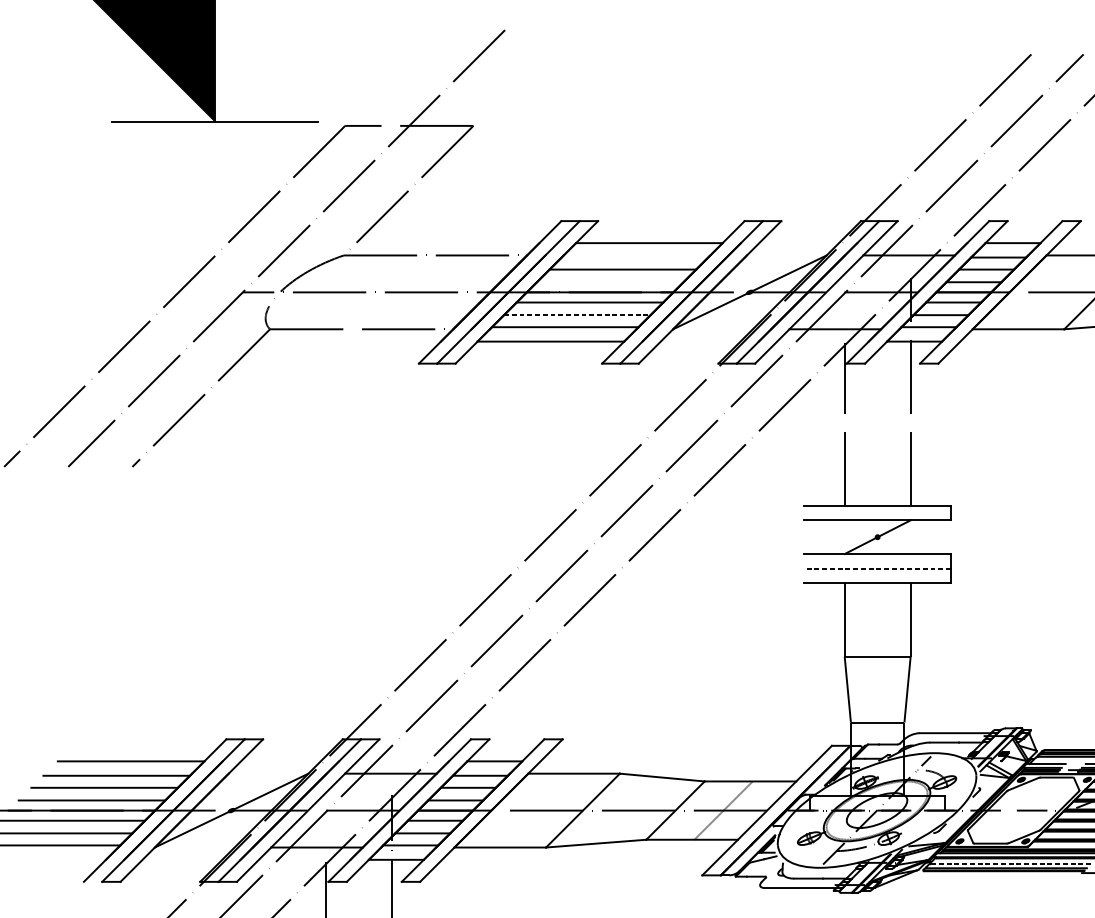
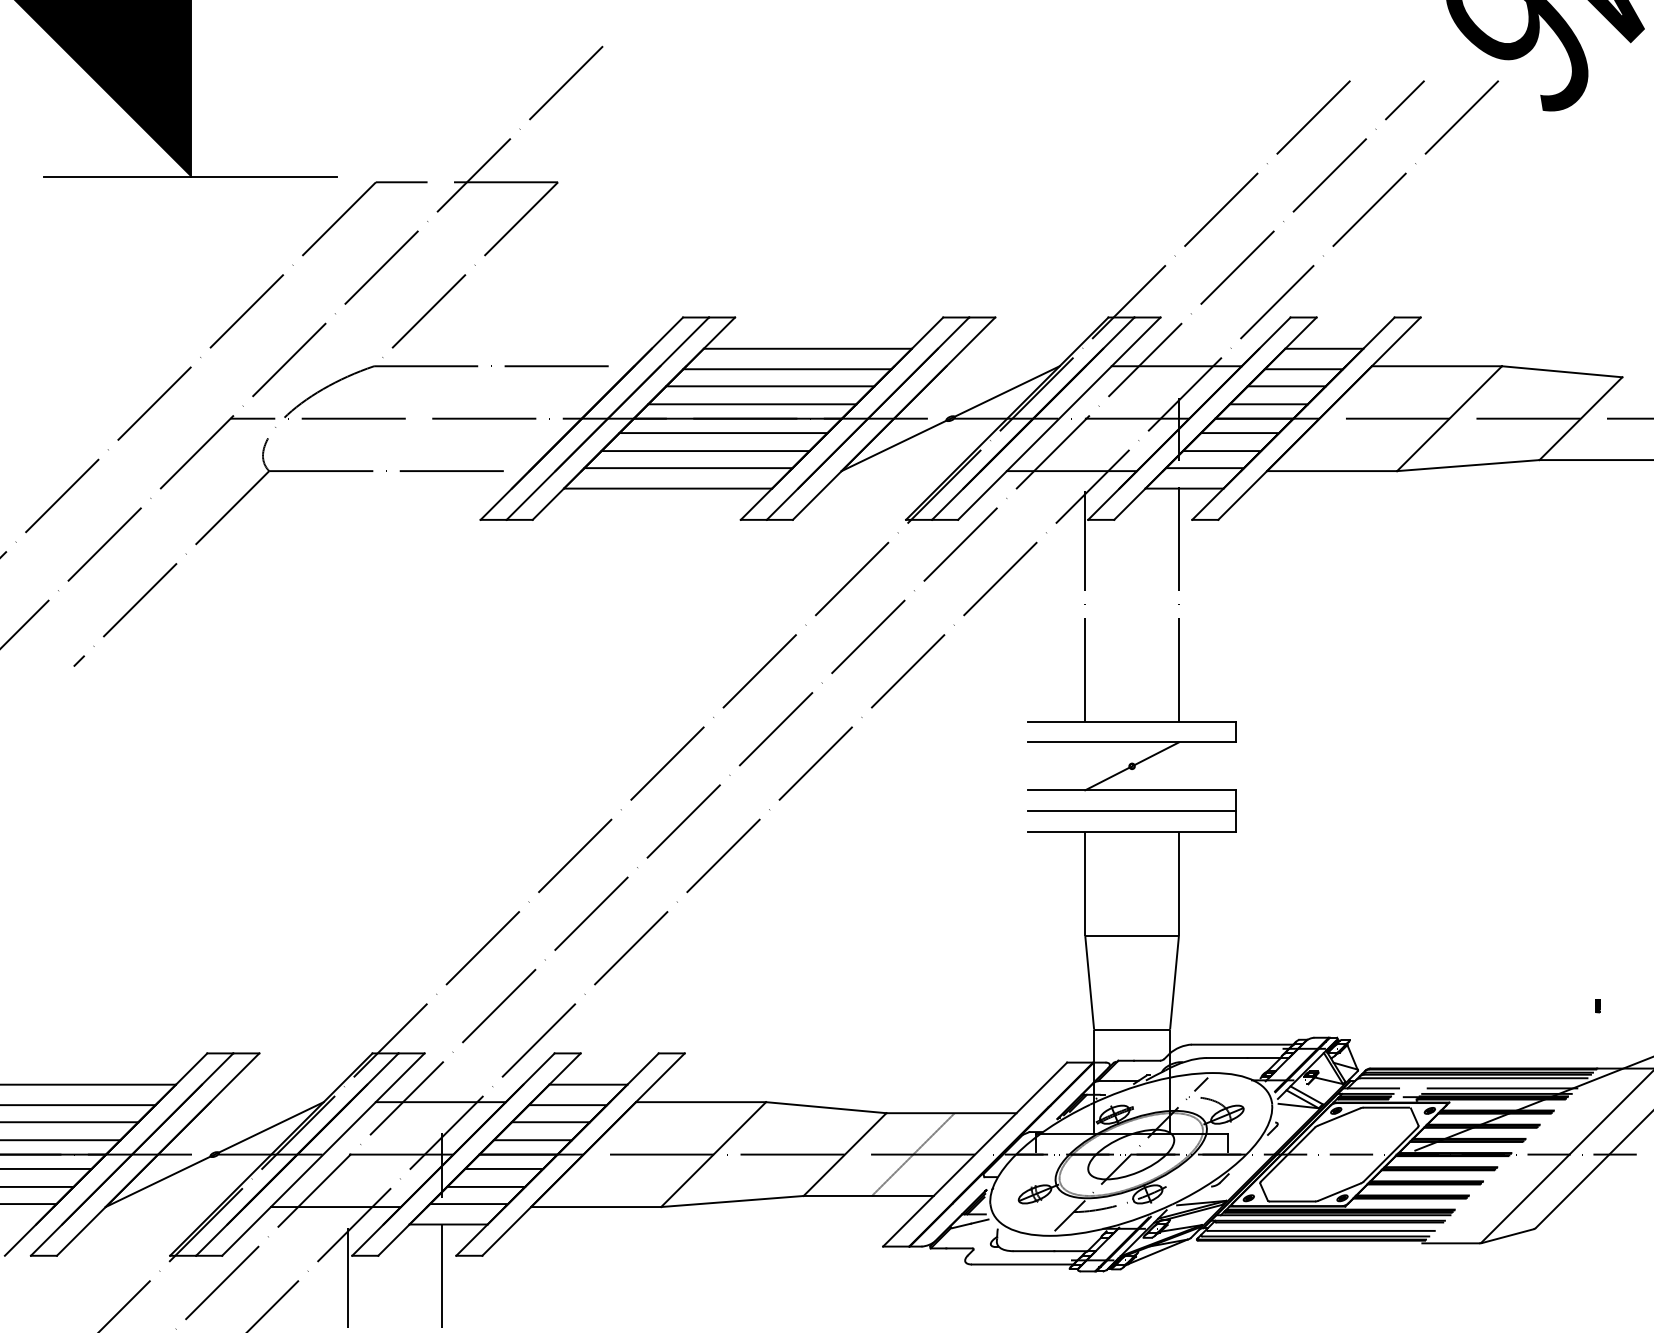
line: (635, 257) -> (787, 369), added
line: (610, 282) -> (752, 404), added
line: (577, 315) -> (706, 451), dashed -> solid
line: (877, 568) -> (1131, 811), dashed -> solid
line: (1011, 864) -> (1321, 1230), dashed -> solid

